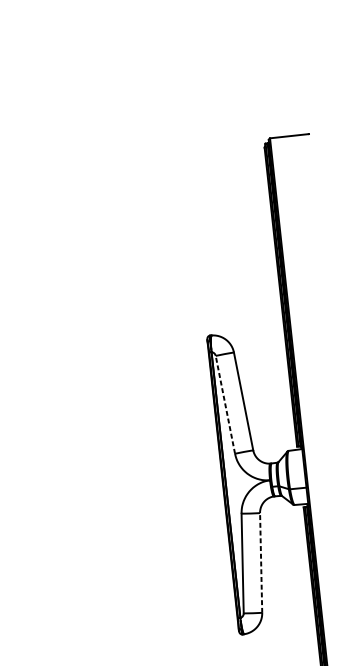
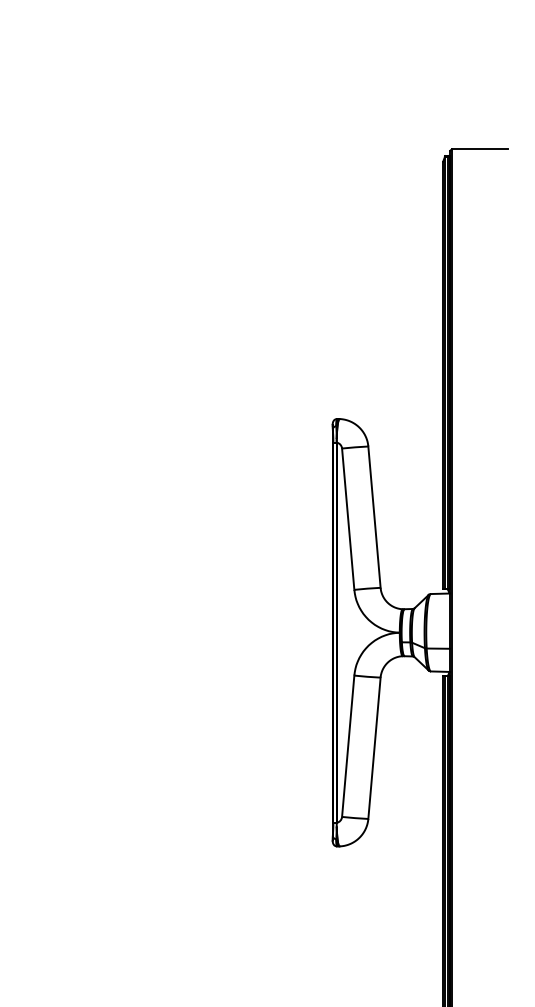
line: (225, 405) -> (348, 519), dashed -> solid
line: (261, 563) -> (374, 748), dashed -> solid

